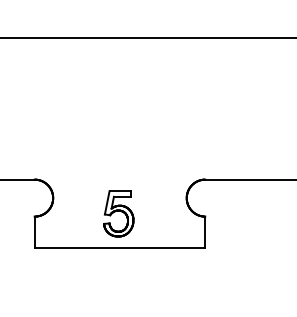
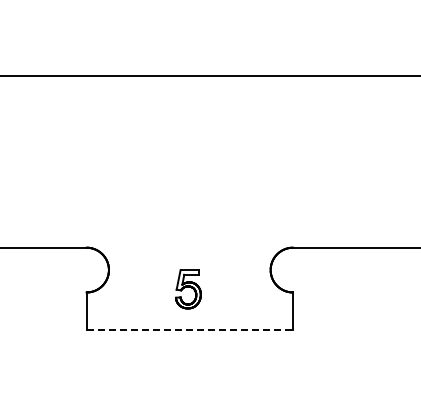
part: (118, 214) -> (188, 289), size x0.7
line: (120, 248) -> (190, 330), solid -> dashed

